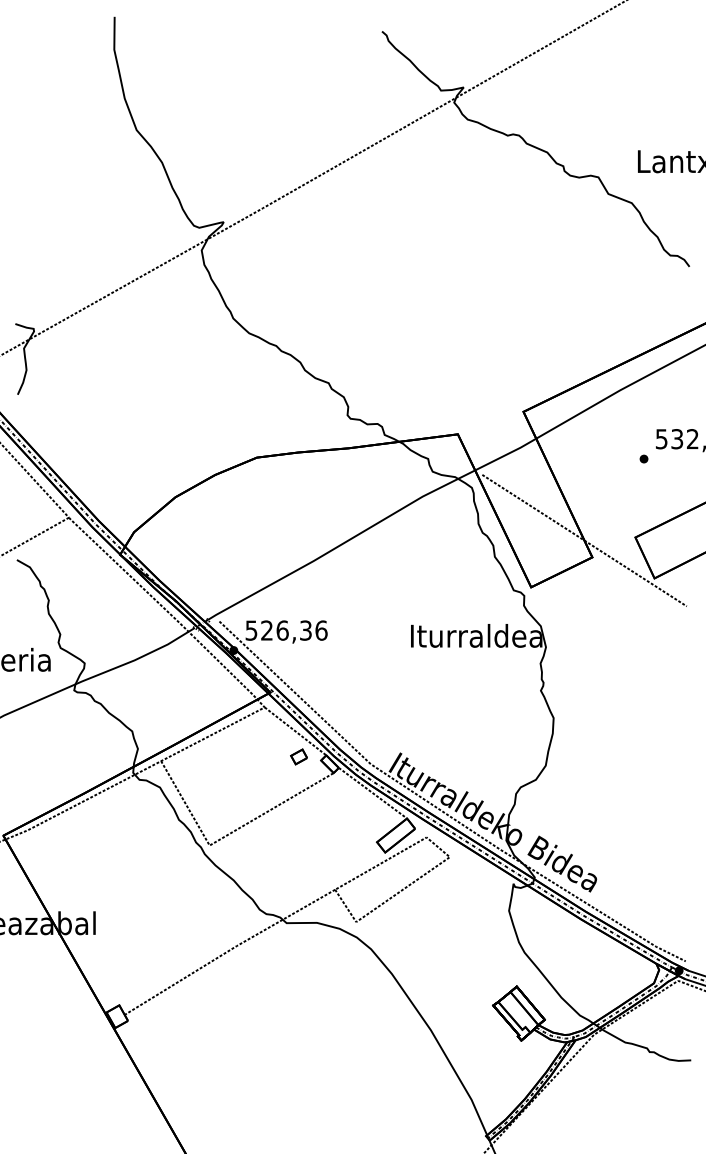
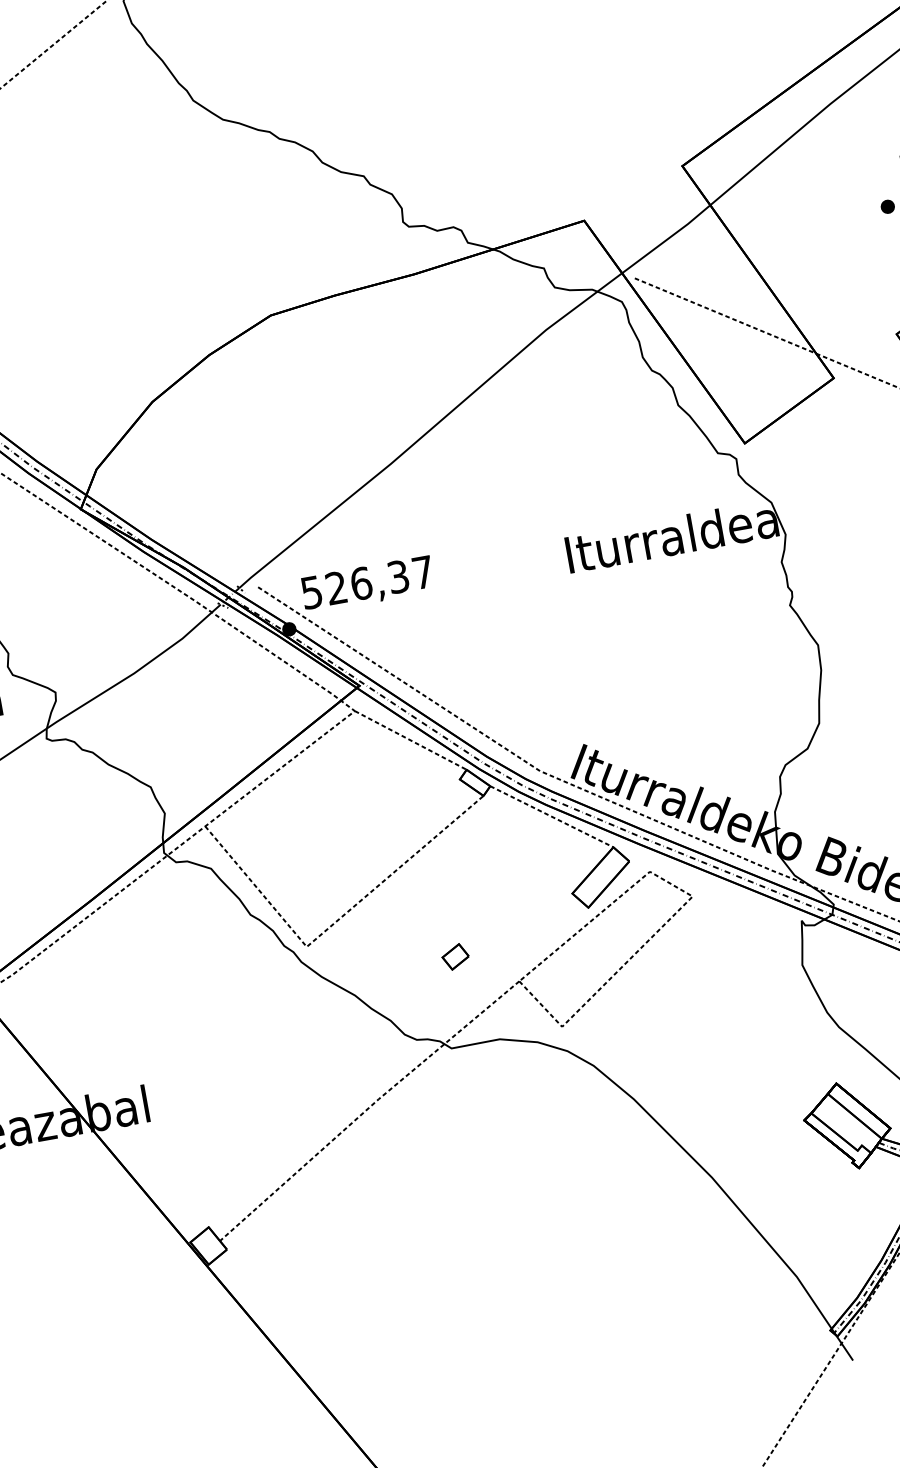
text: (321, 630) -> (423, 572), 526,36 -> 526,37
part: (298, 756) -> (454, 956), moved

